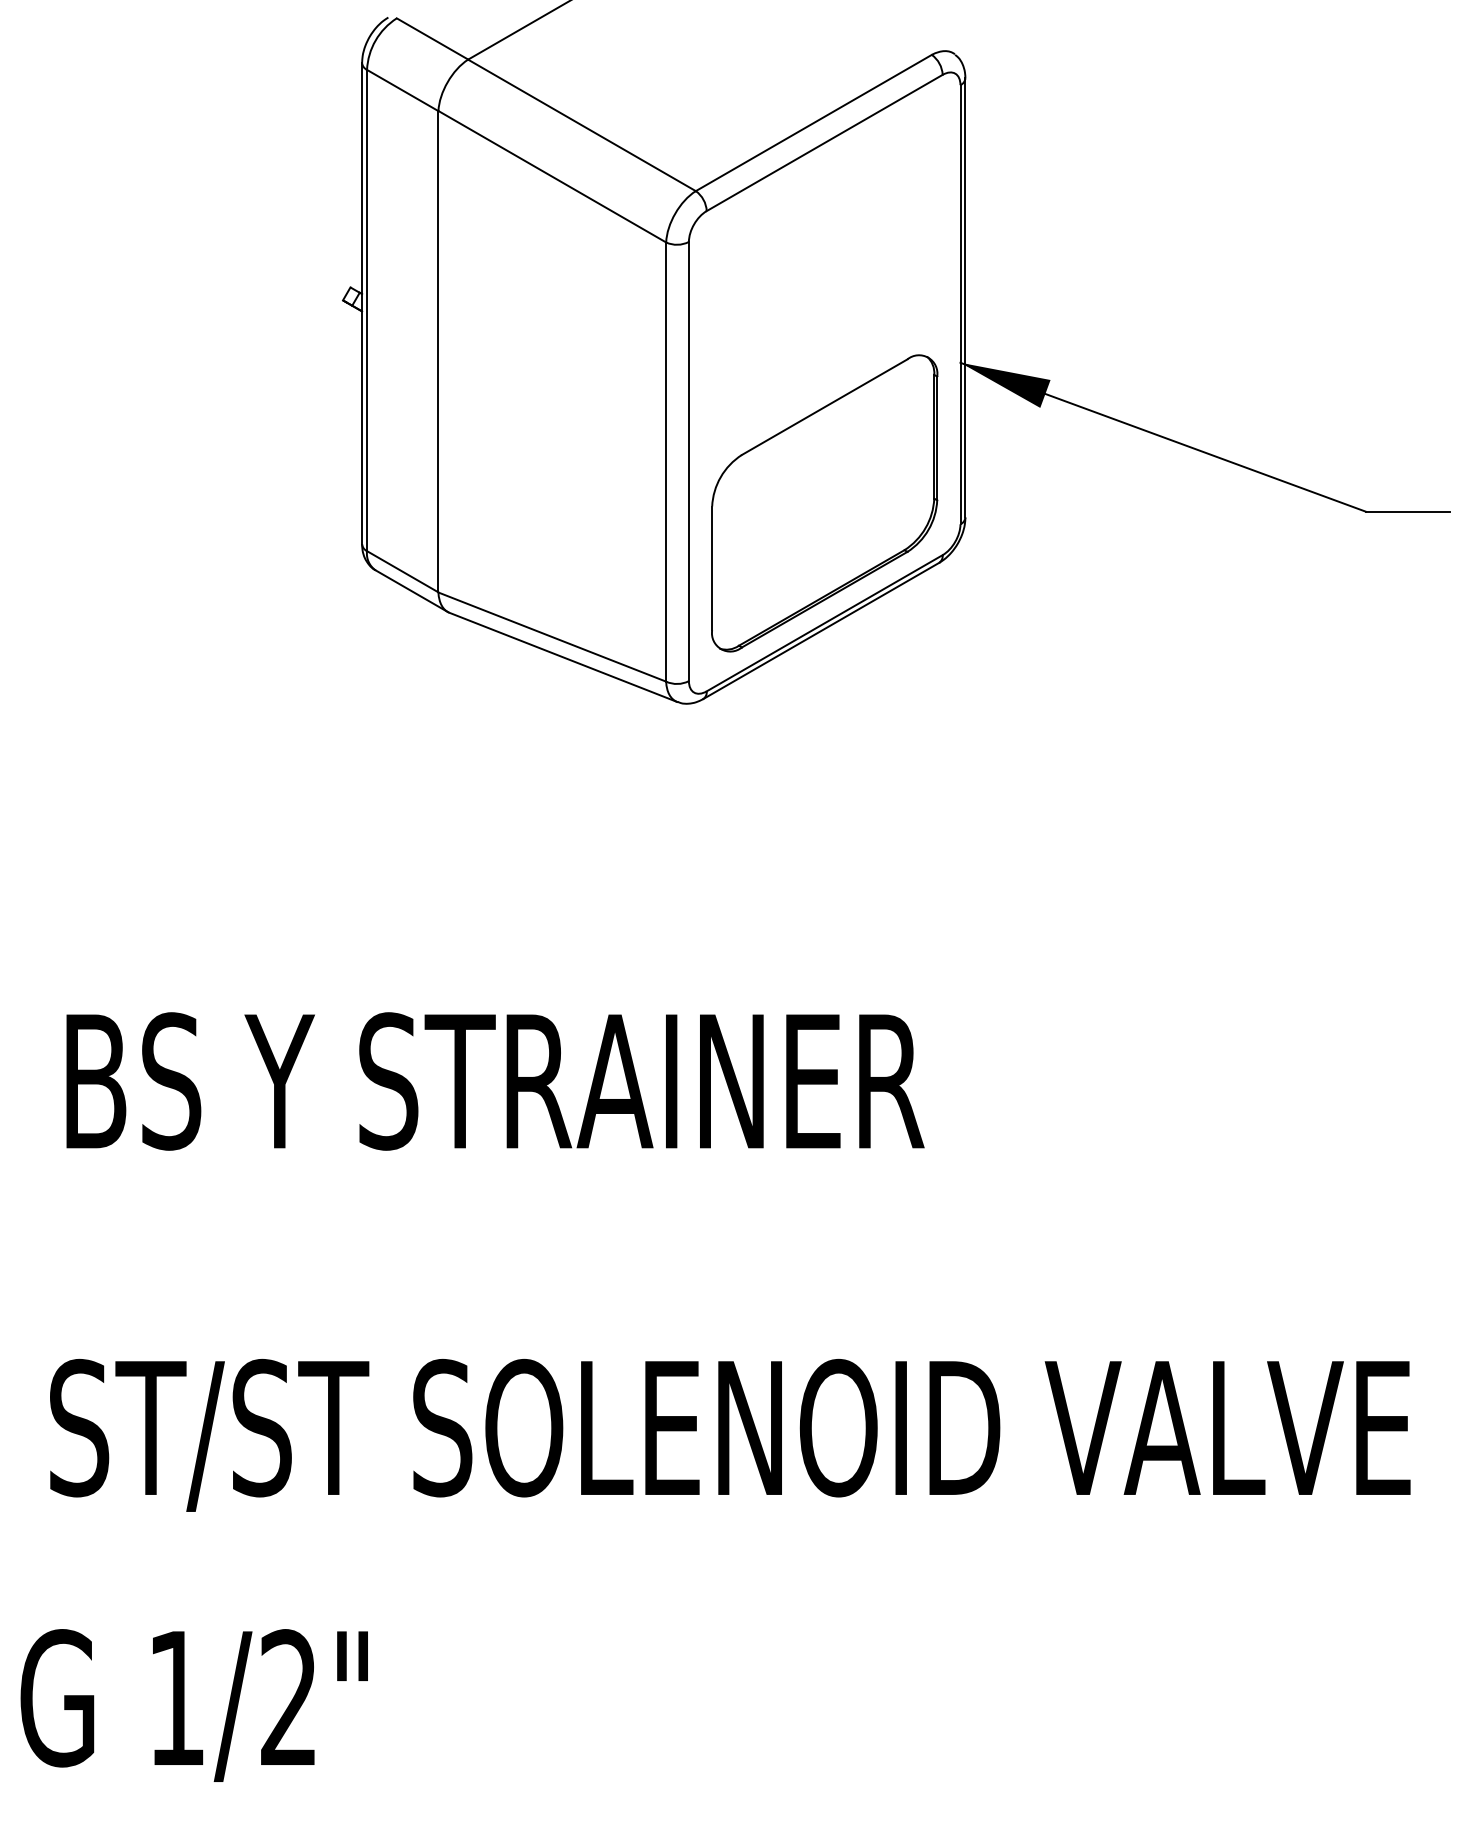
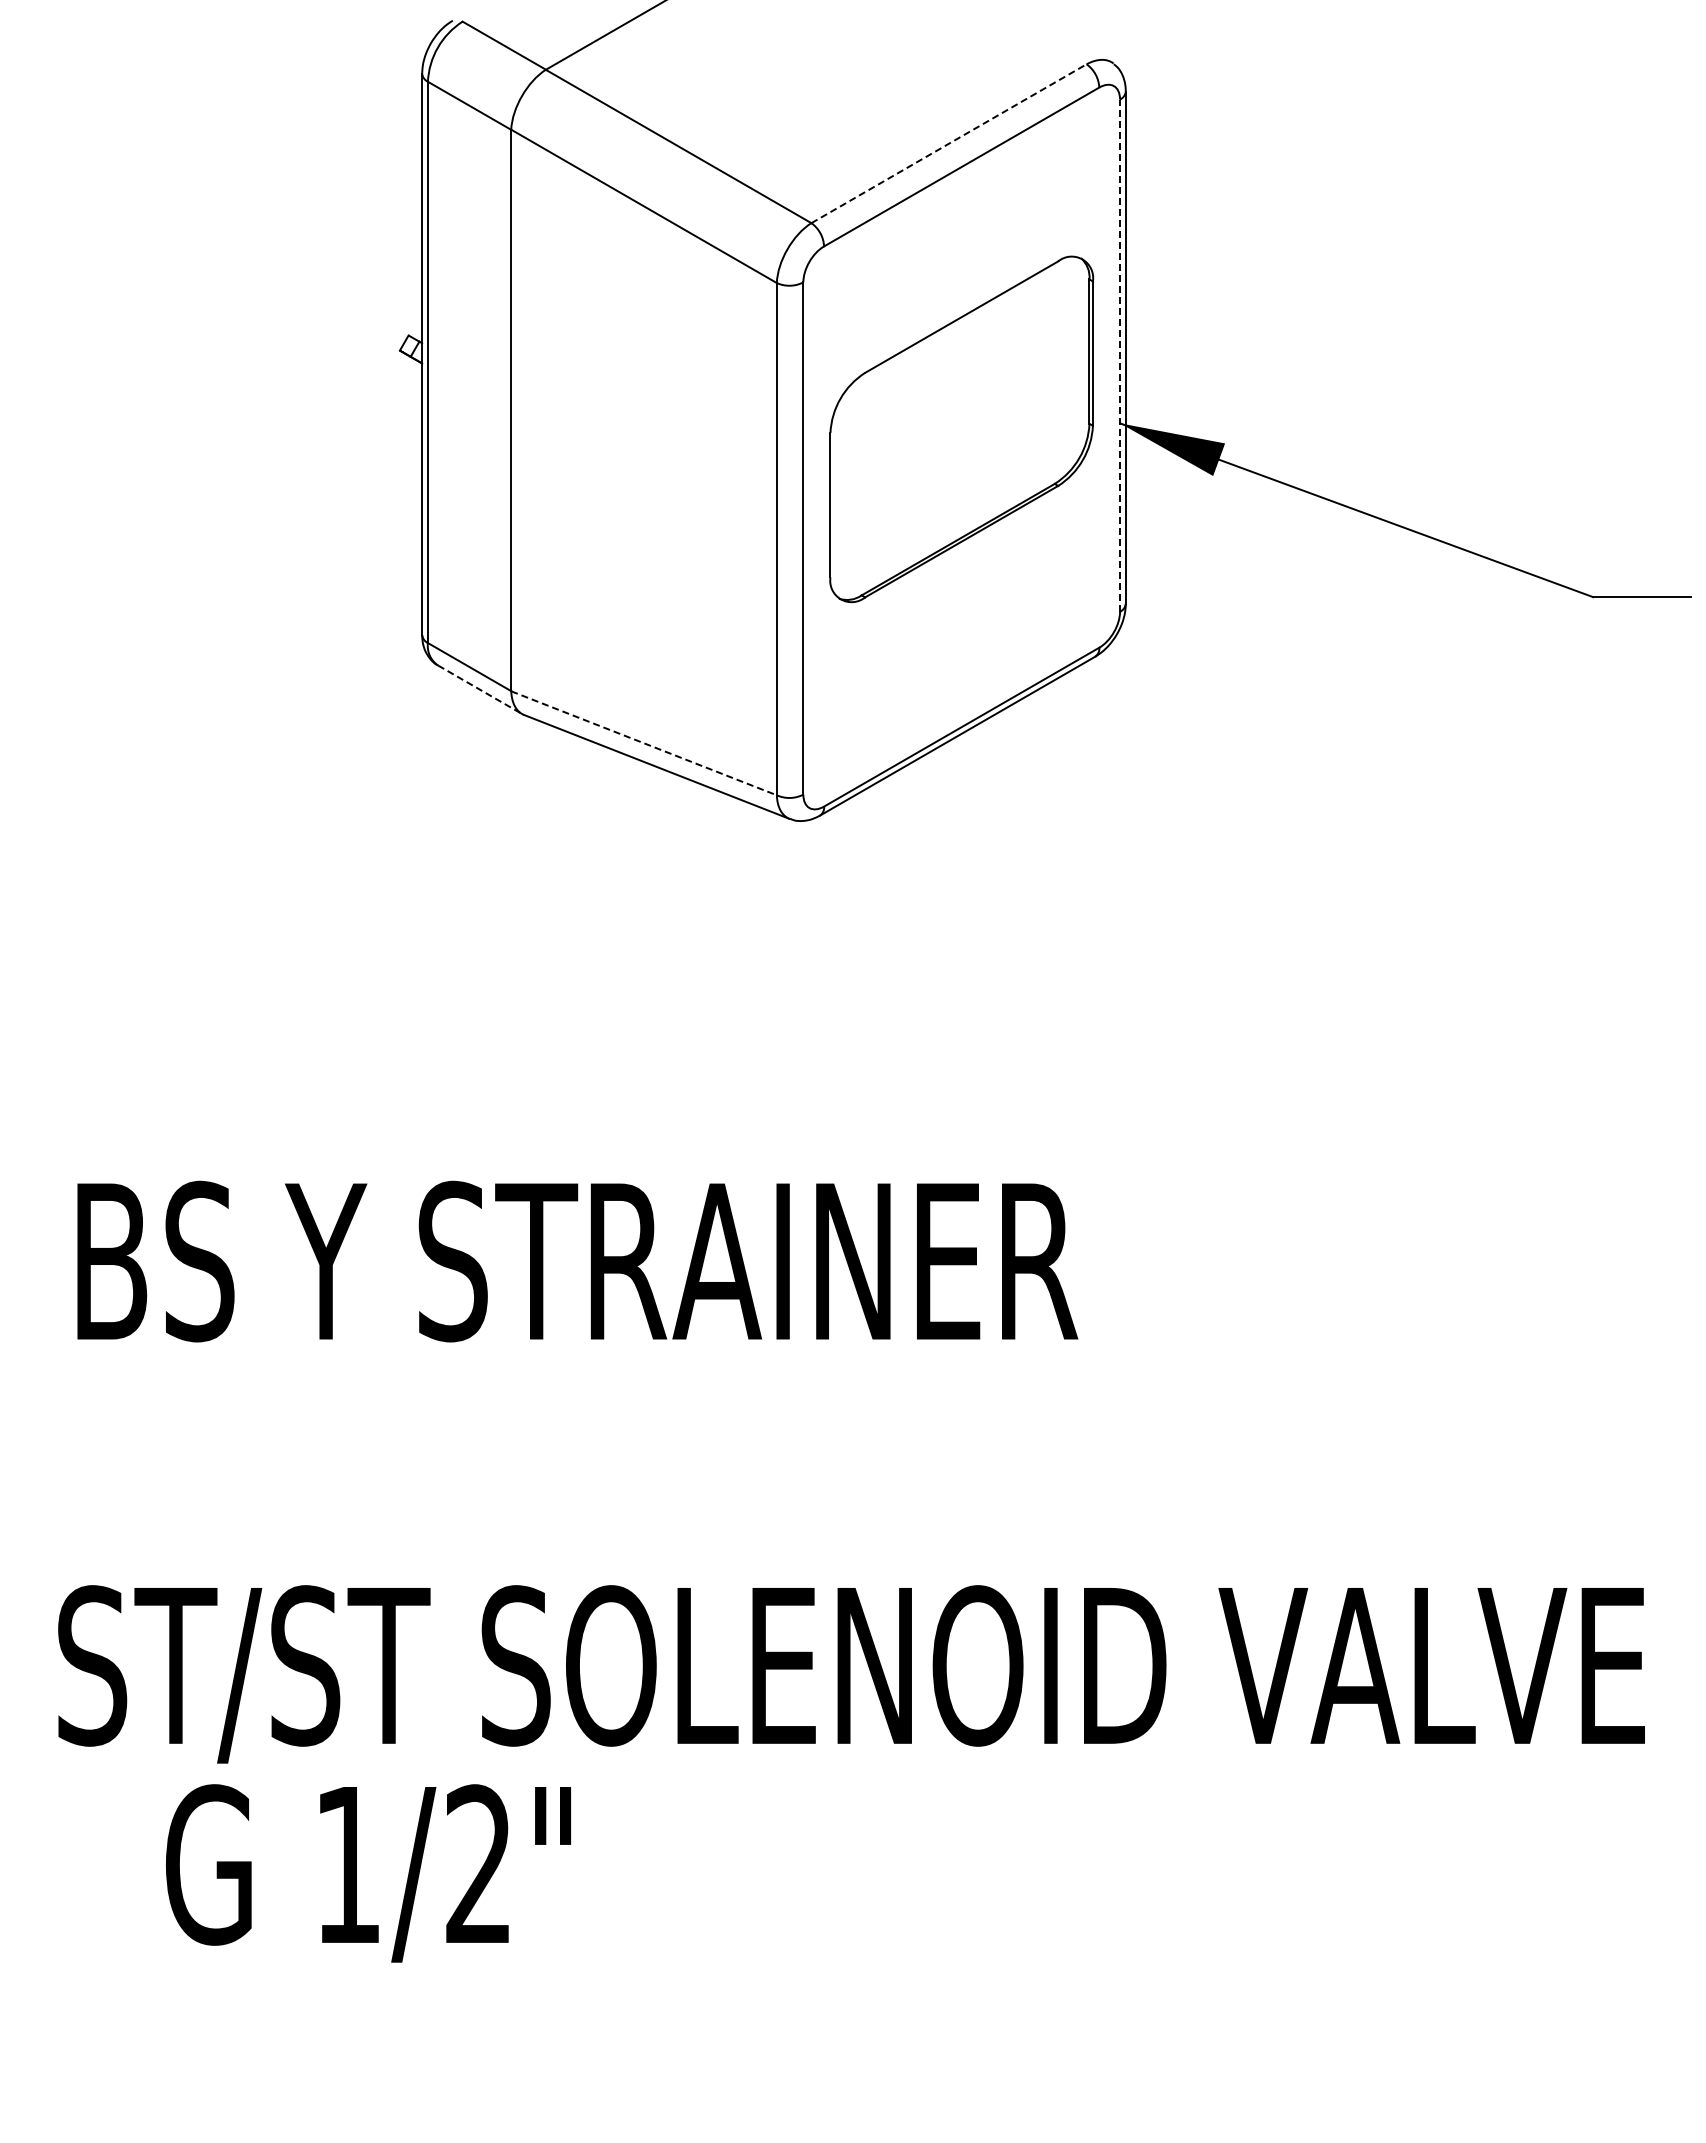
line: (814, 122) -> (949, 143), solid -> dashed
line: (960, 304) -> (1120, 355), solid -> dashed
part: (824, 503) -> (961, 429), moved
line: (412, 591) -> (480, 690), solid -> dashed
line: (552, 637) -> (644, 743), solid -> dashed
text: (194, 1705) -> (368, 1873), moved

